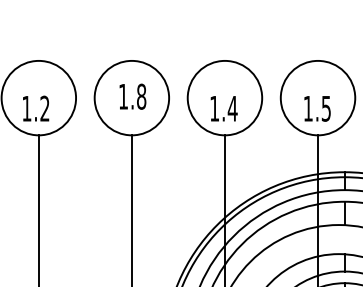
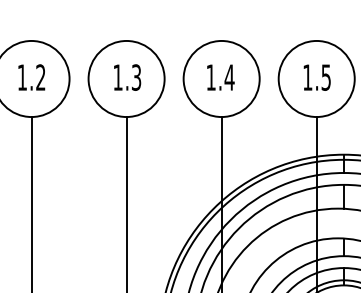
text: (141, 96) -> (136, 77), 1.8 -> 1.3
text: (36, 108) -> (32, 77), moved
text: (223, 108) -> (220, 77), moved
text: (317, 108) -> (317, 77), moved

